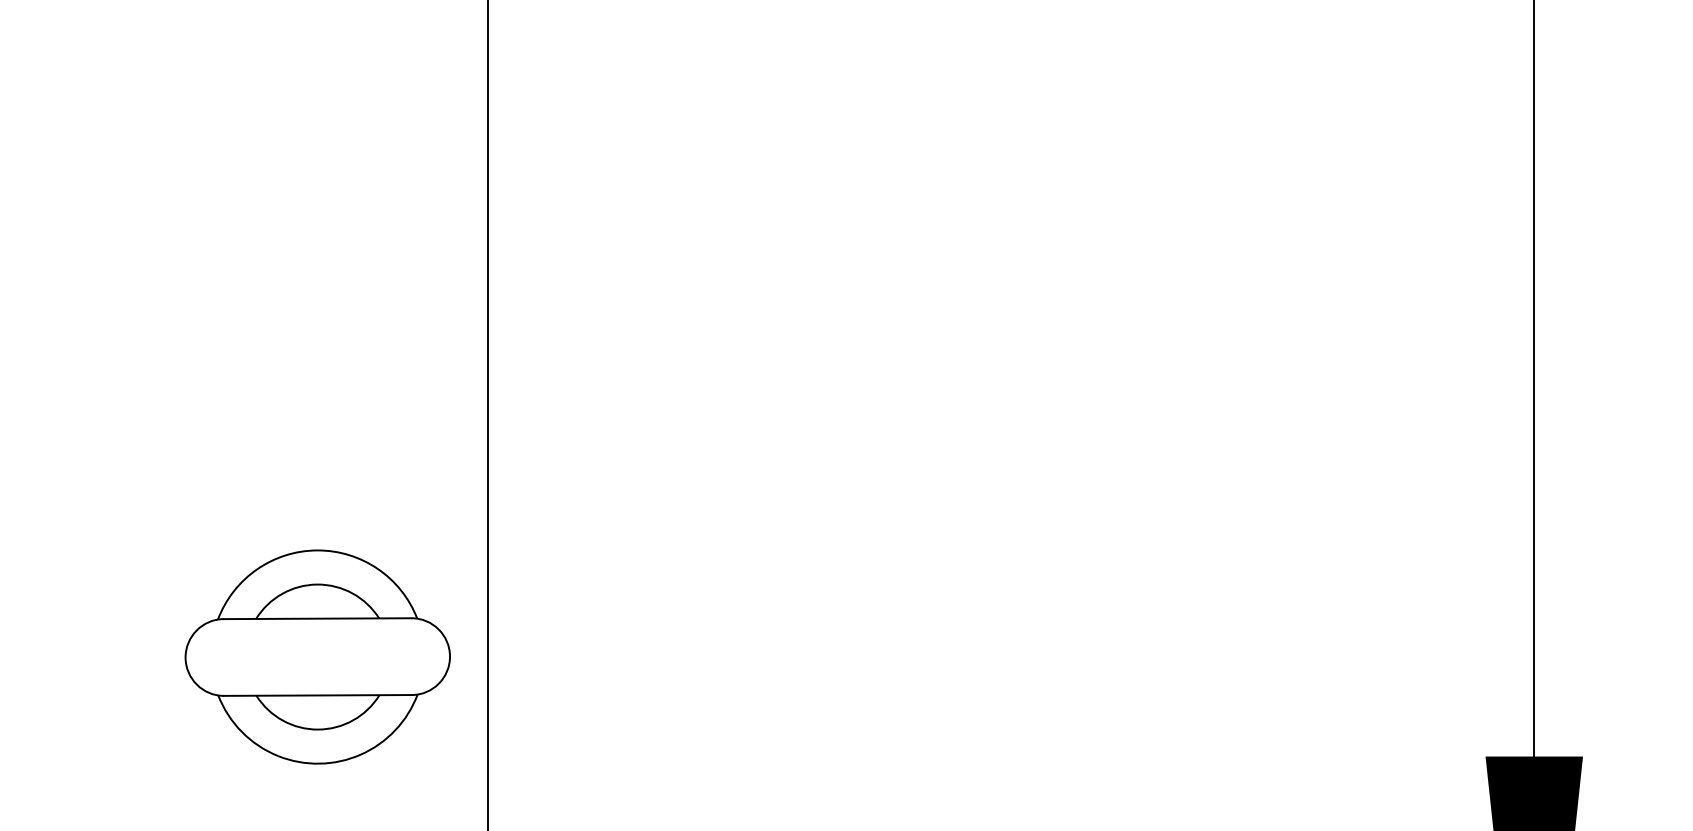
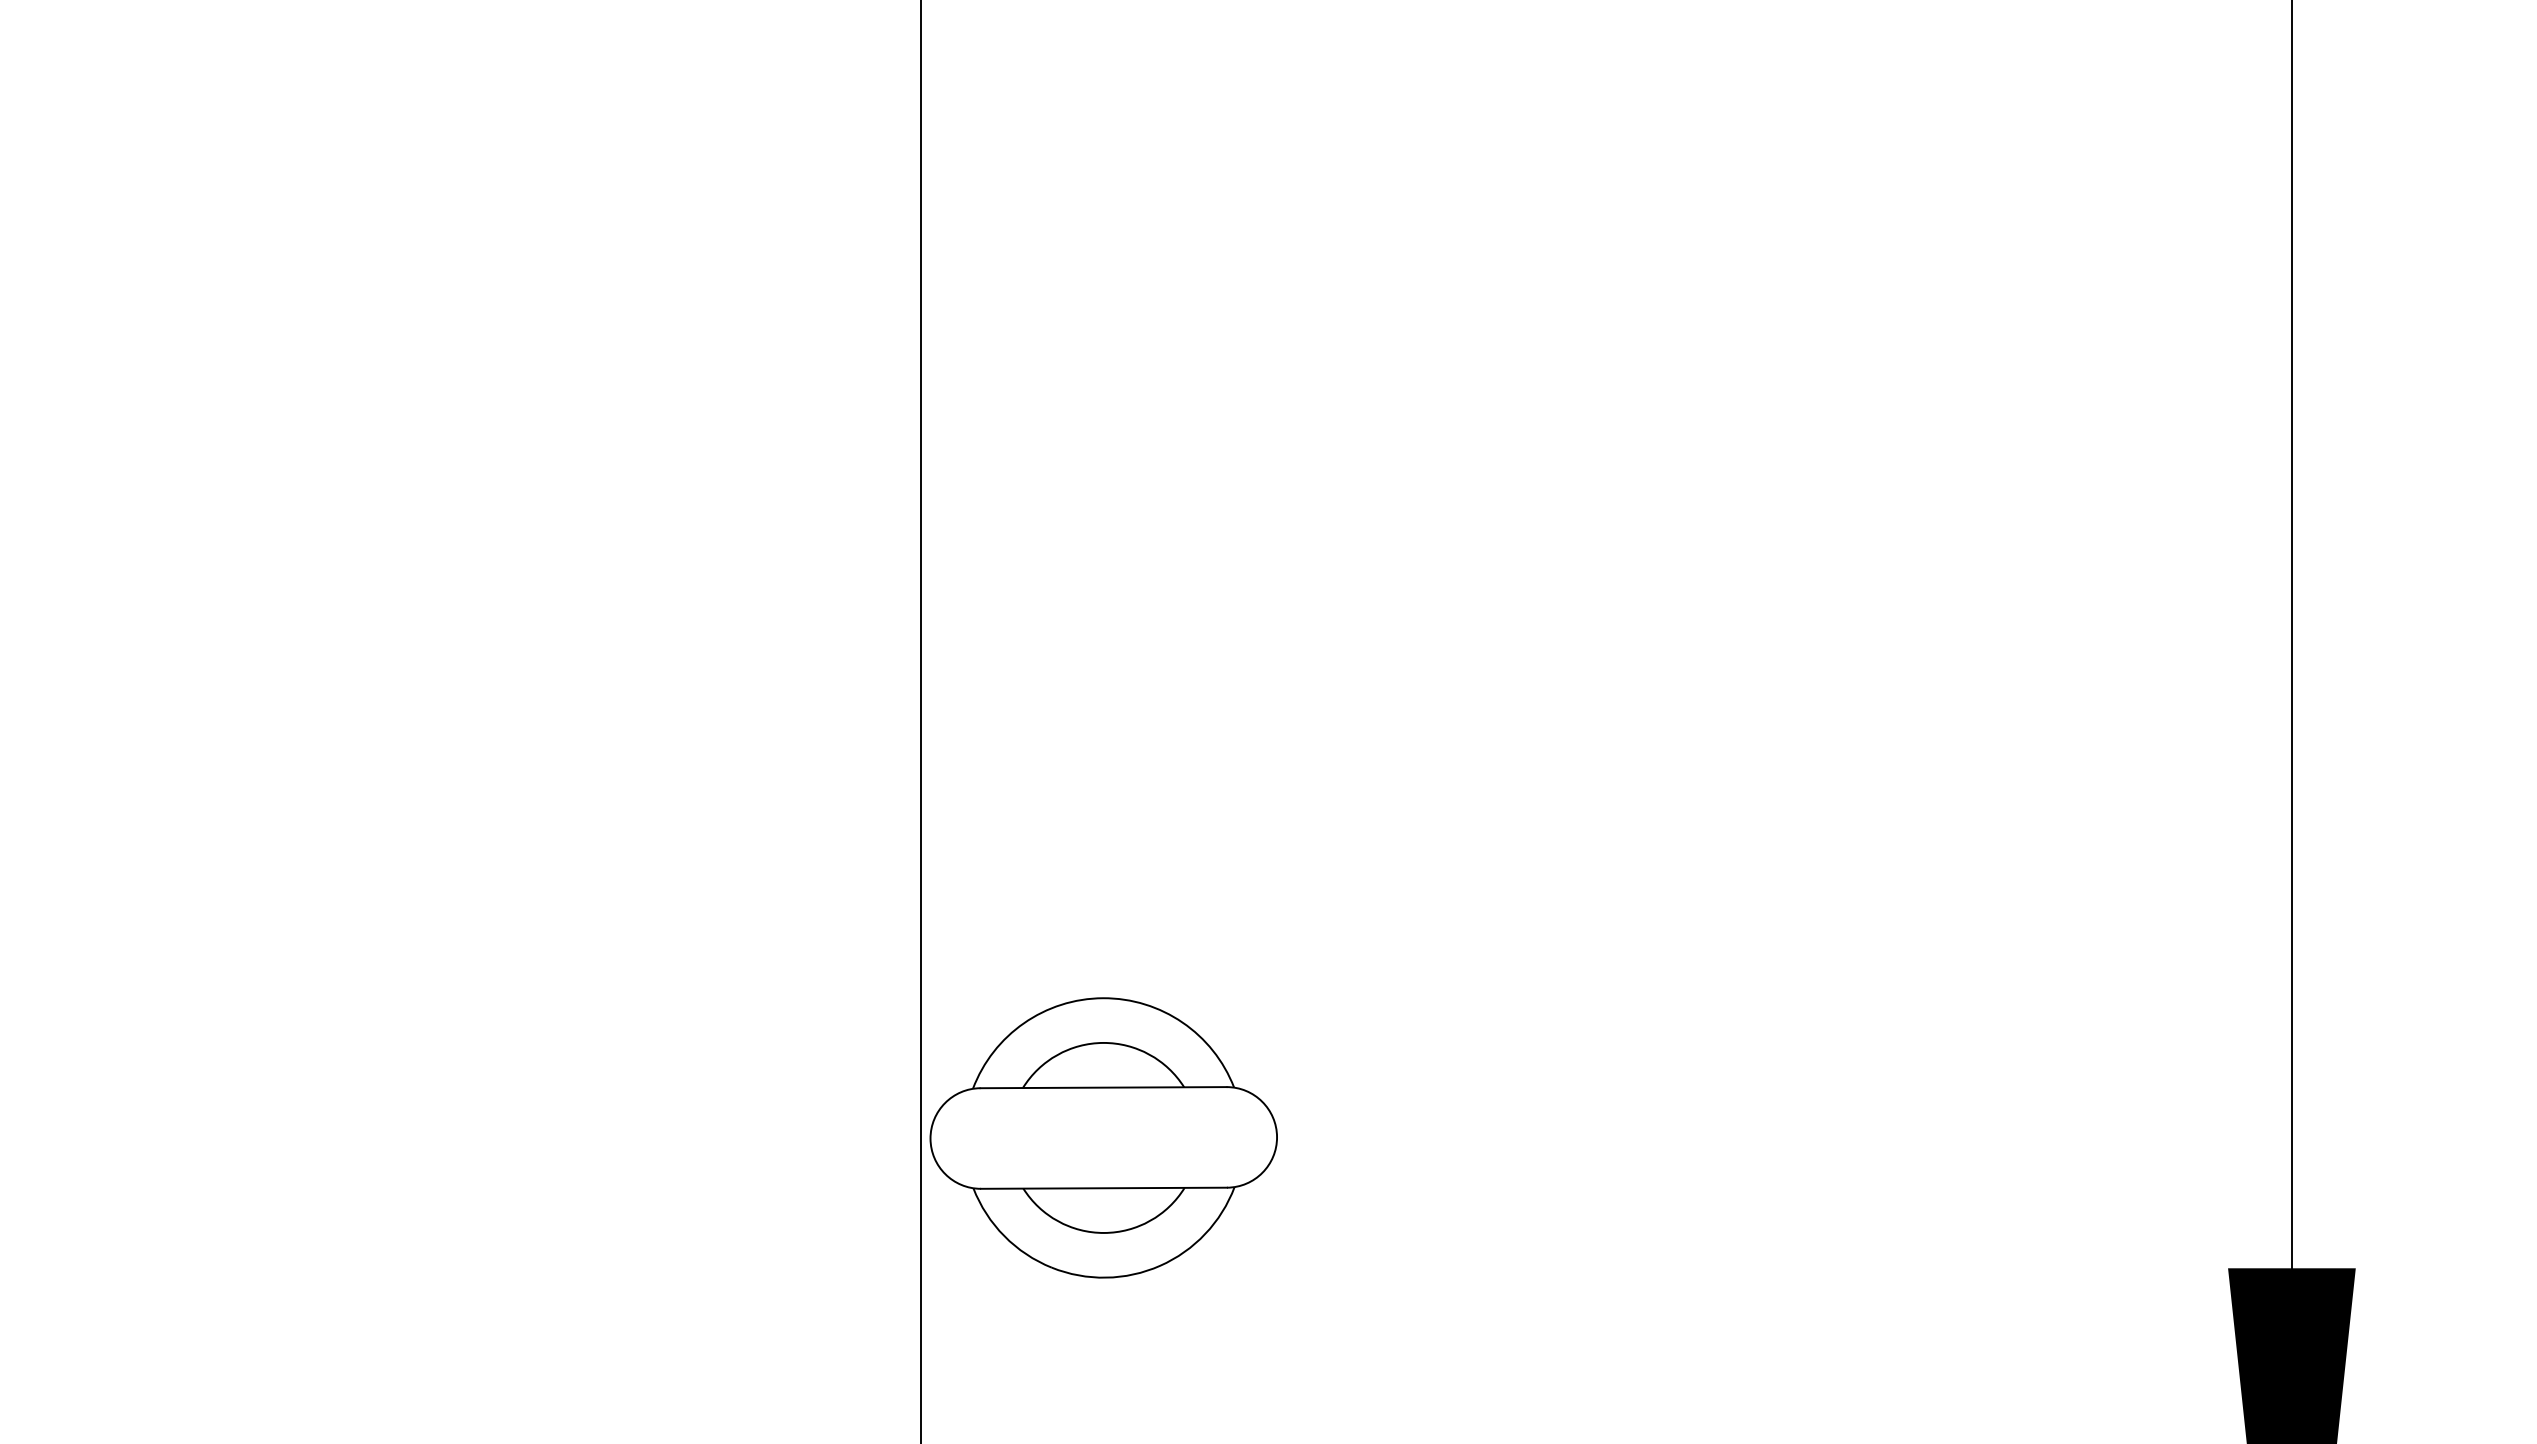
part: (317, 656) -> (1103, 1137), moved

